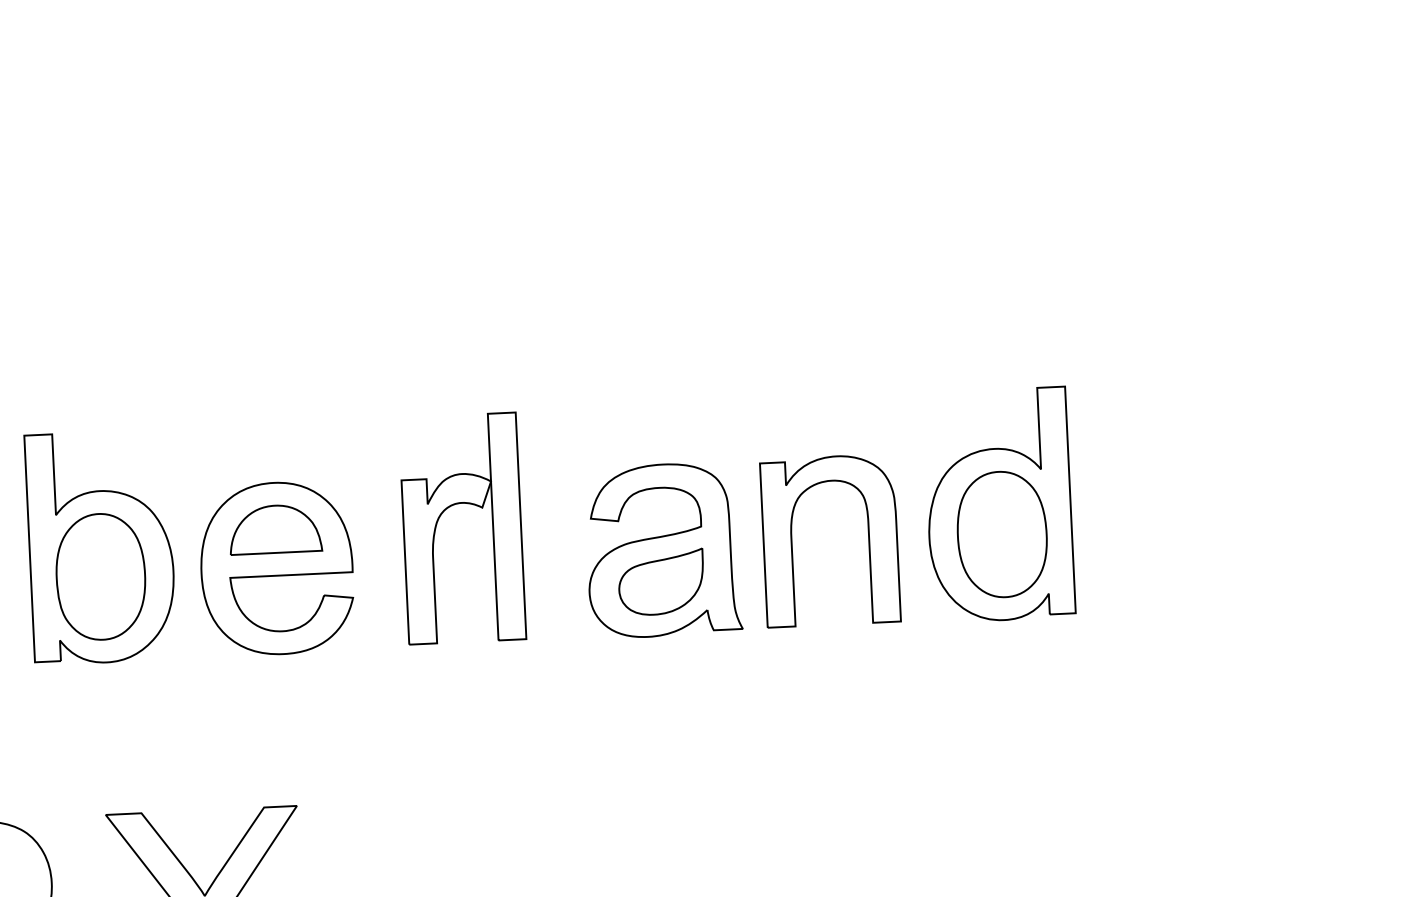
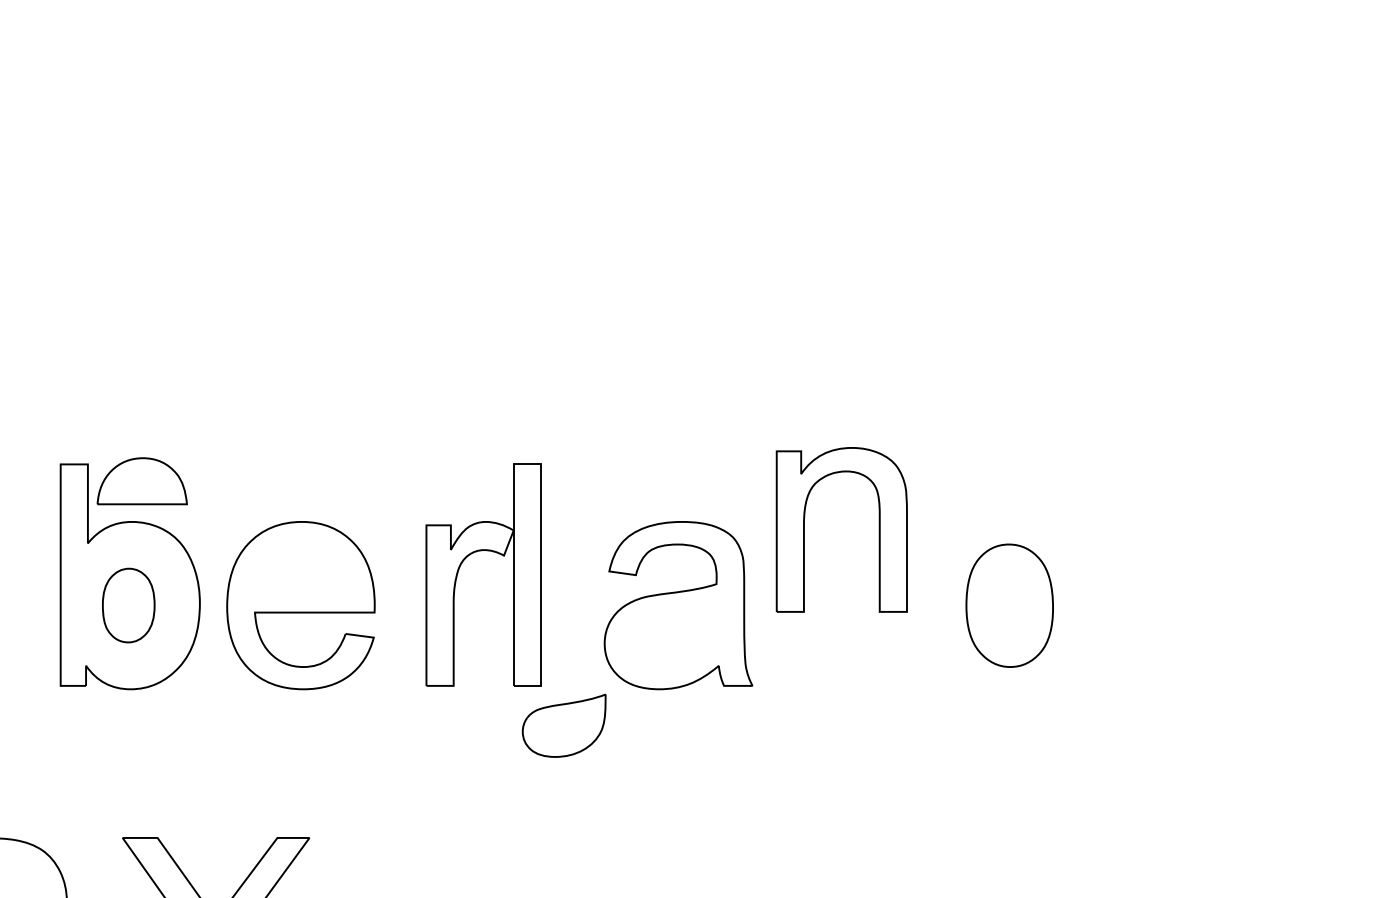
part: (998, 504) -> (1007, 576), removed
part: (274, 529) -> (141, 481), moved
part: (792, 542) -> (804, 529), moved
part: (100, 576) -> (128, 605), size x0.6
part: (660, 582) -> (563, 725), moved

